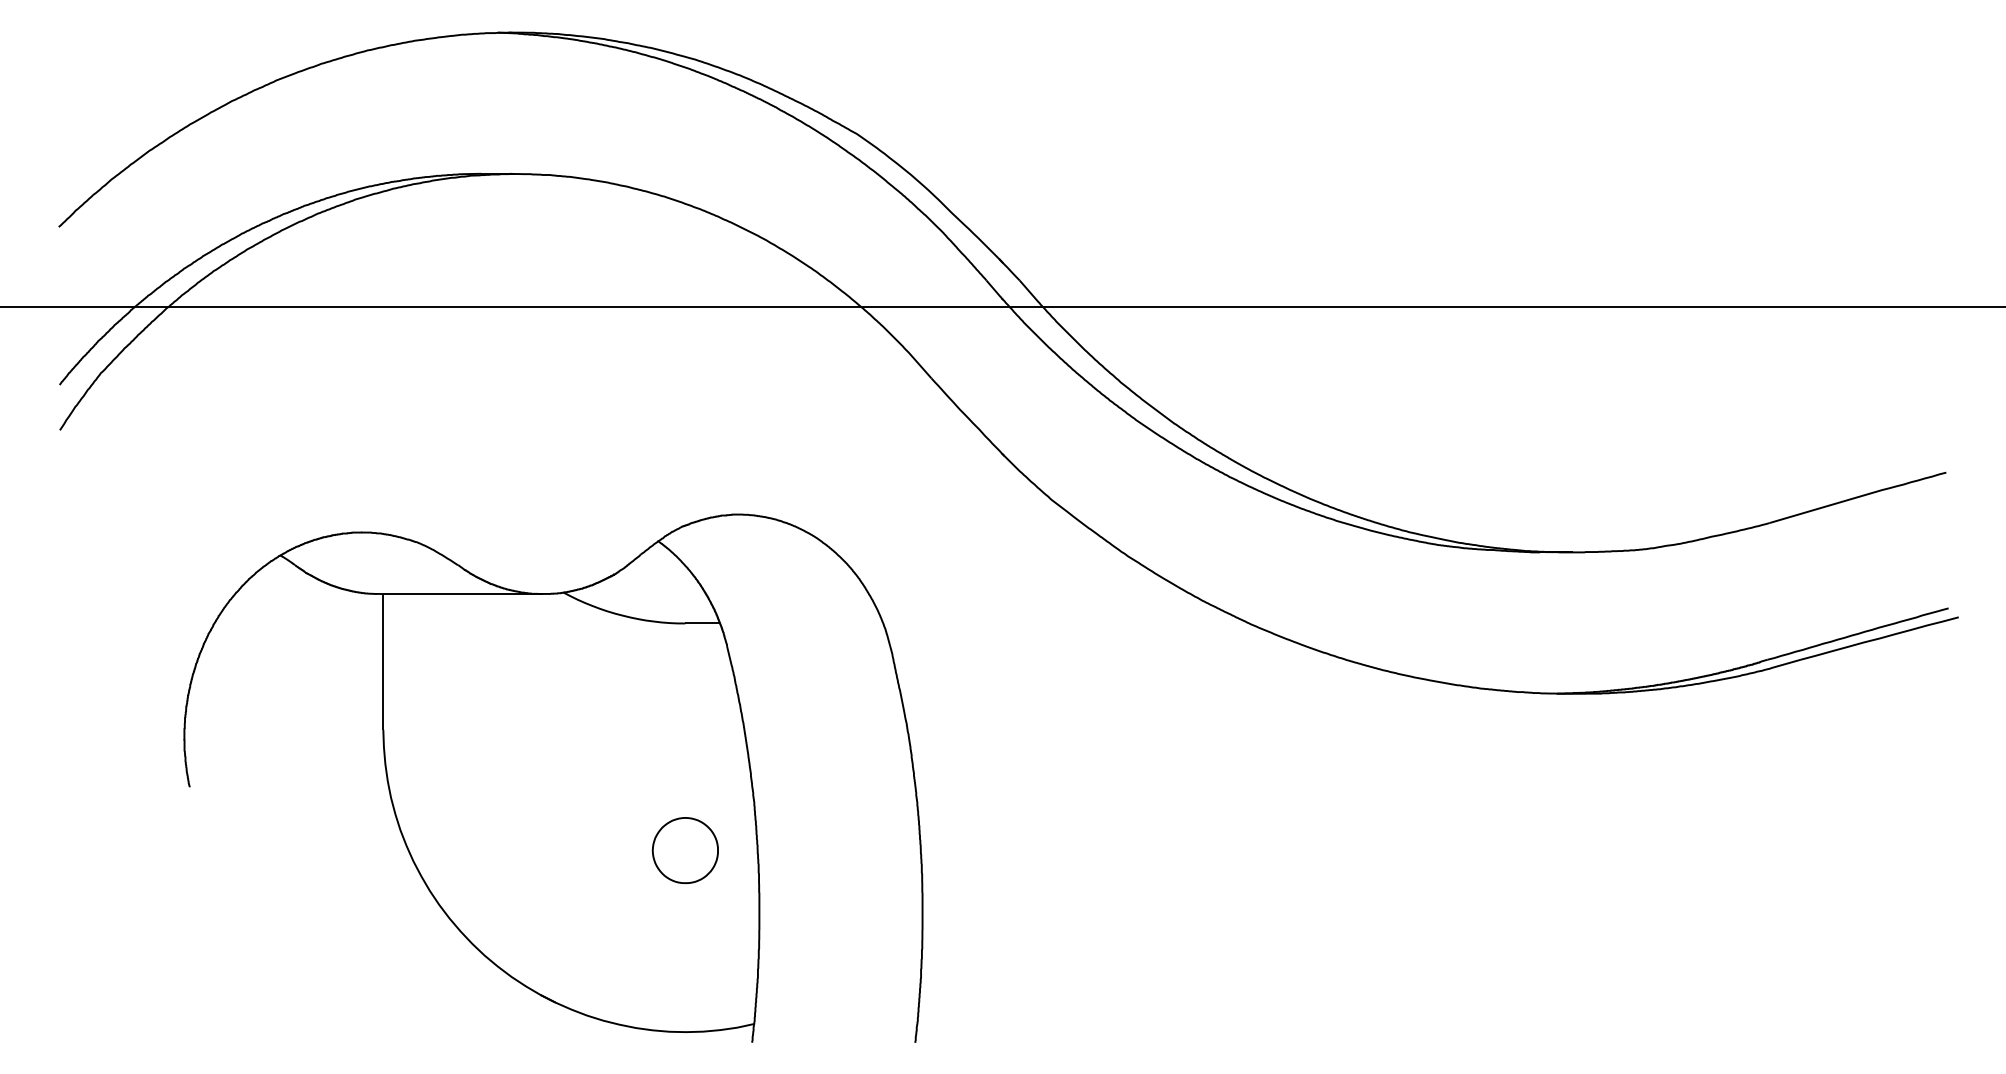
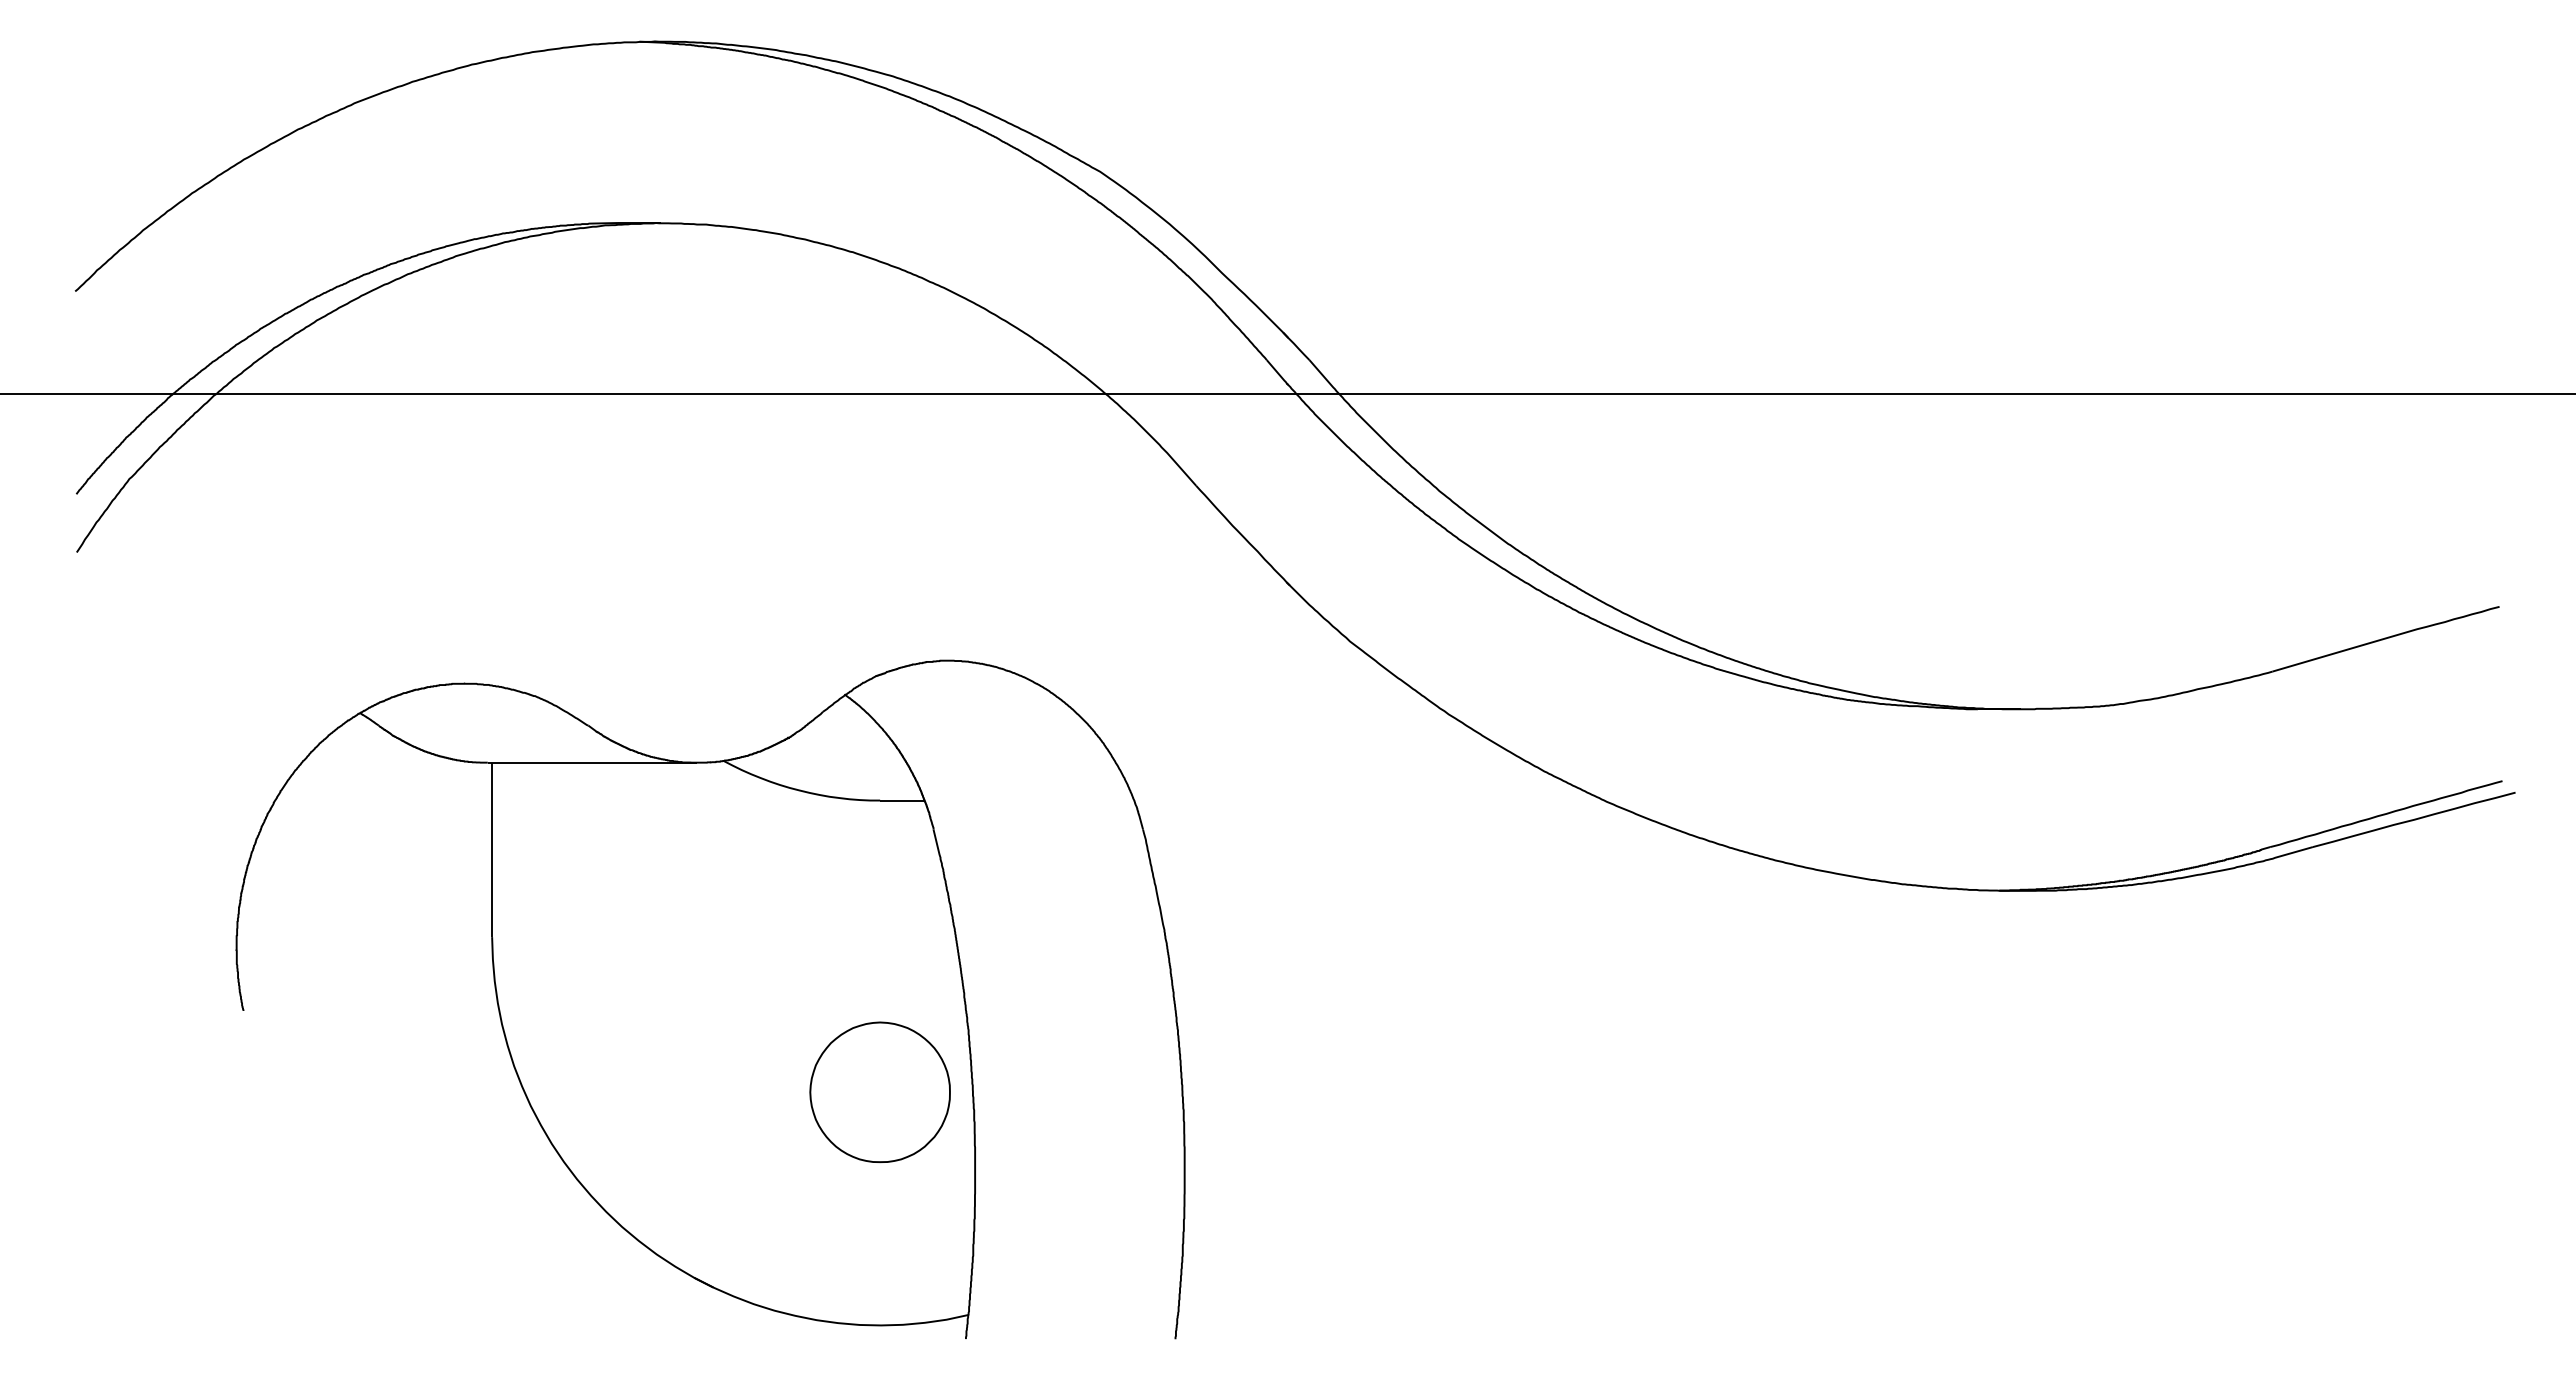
part: (684, 849) -> (879, 1091), size x1.67

